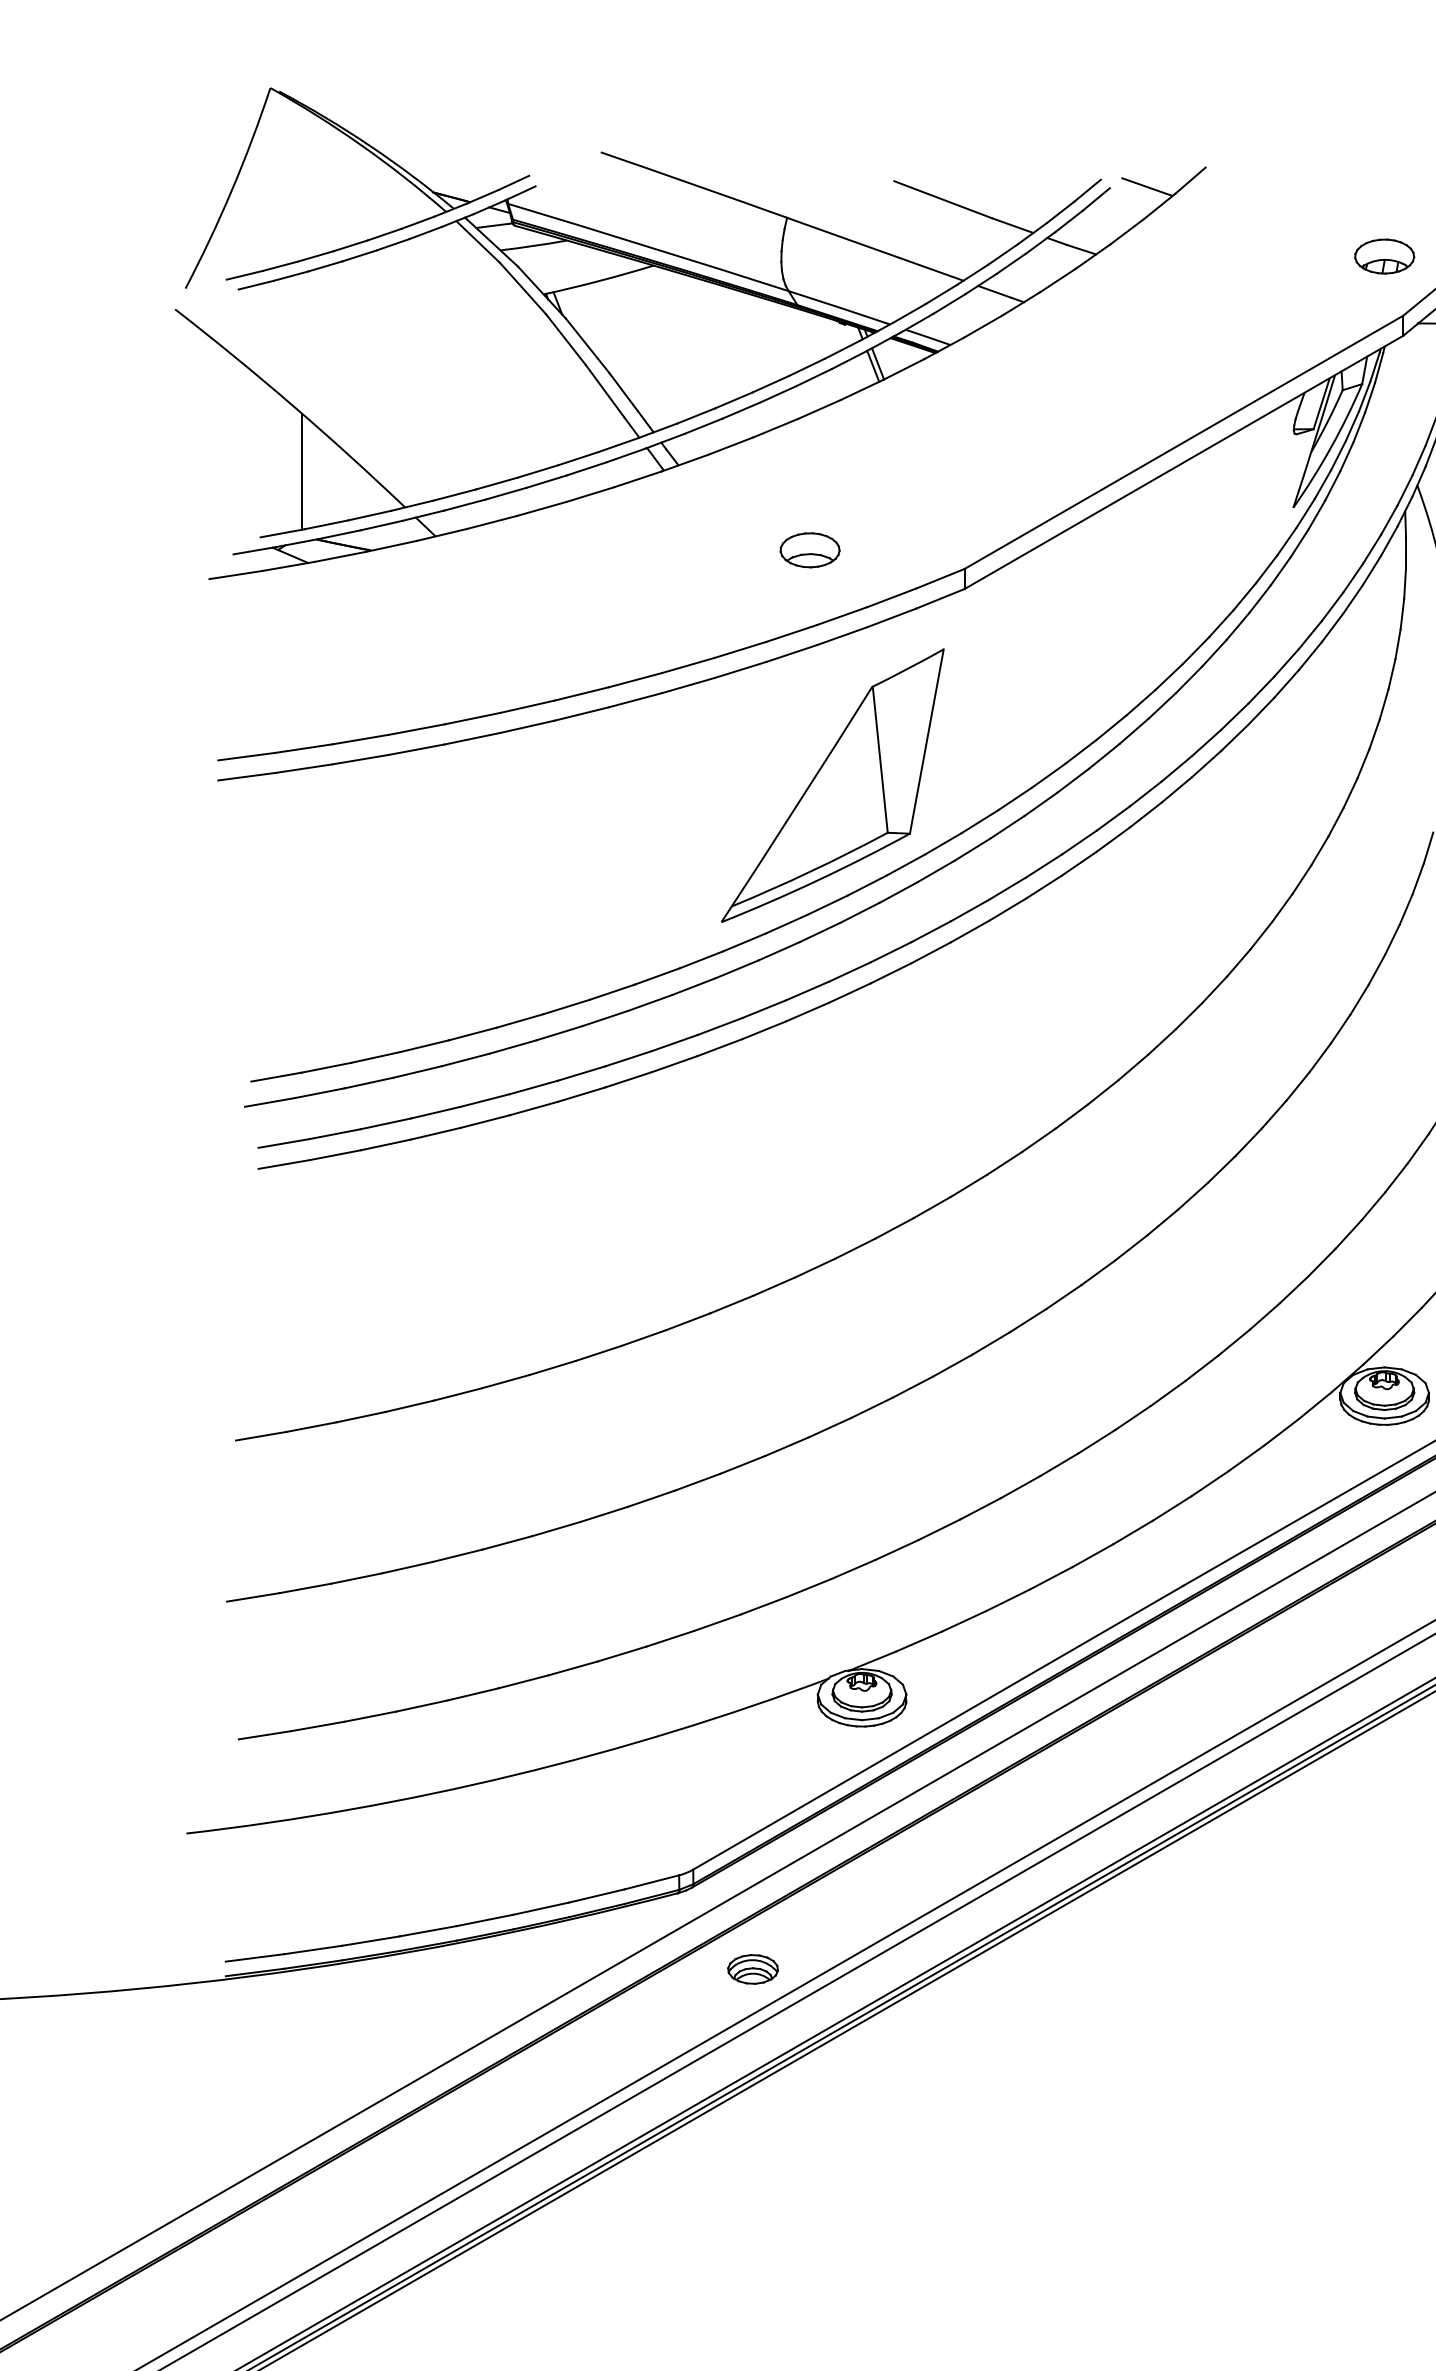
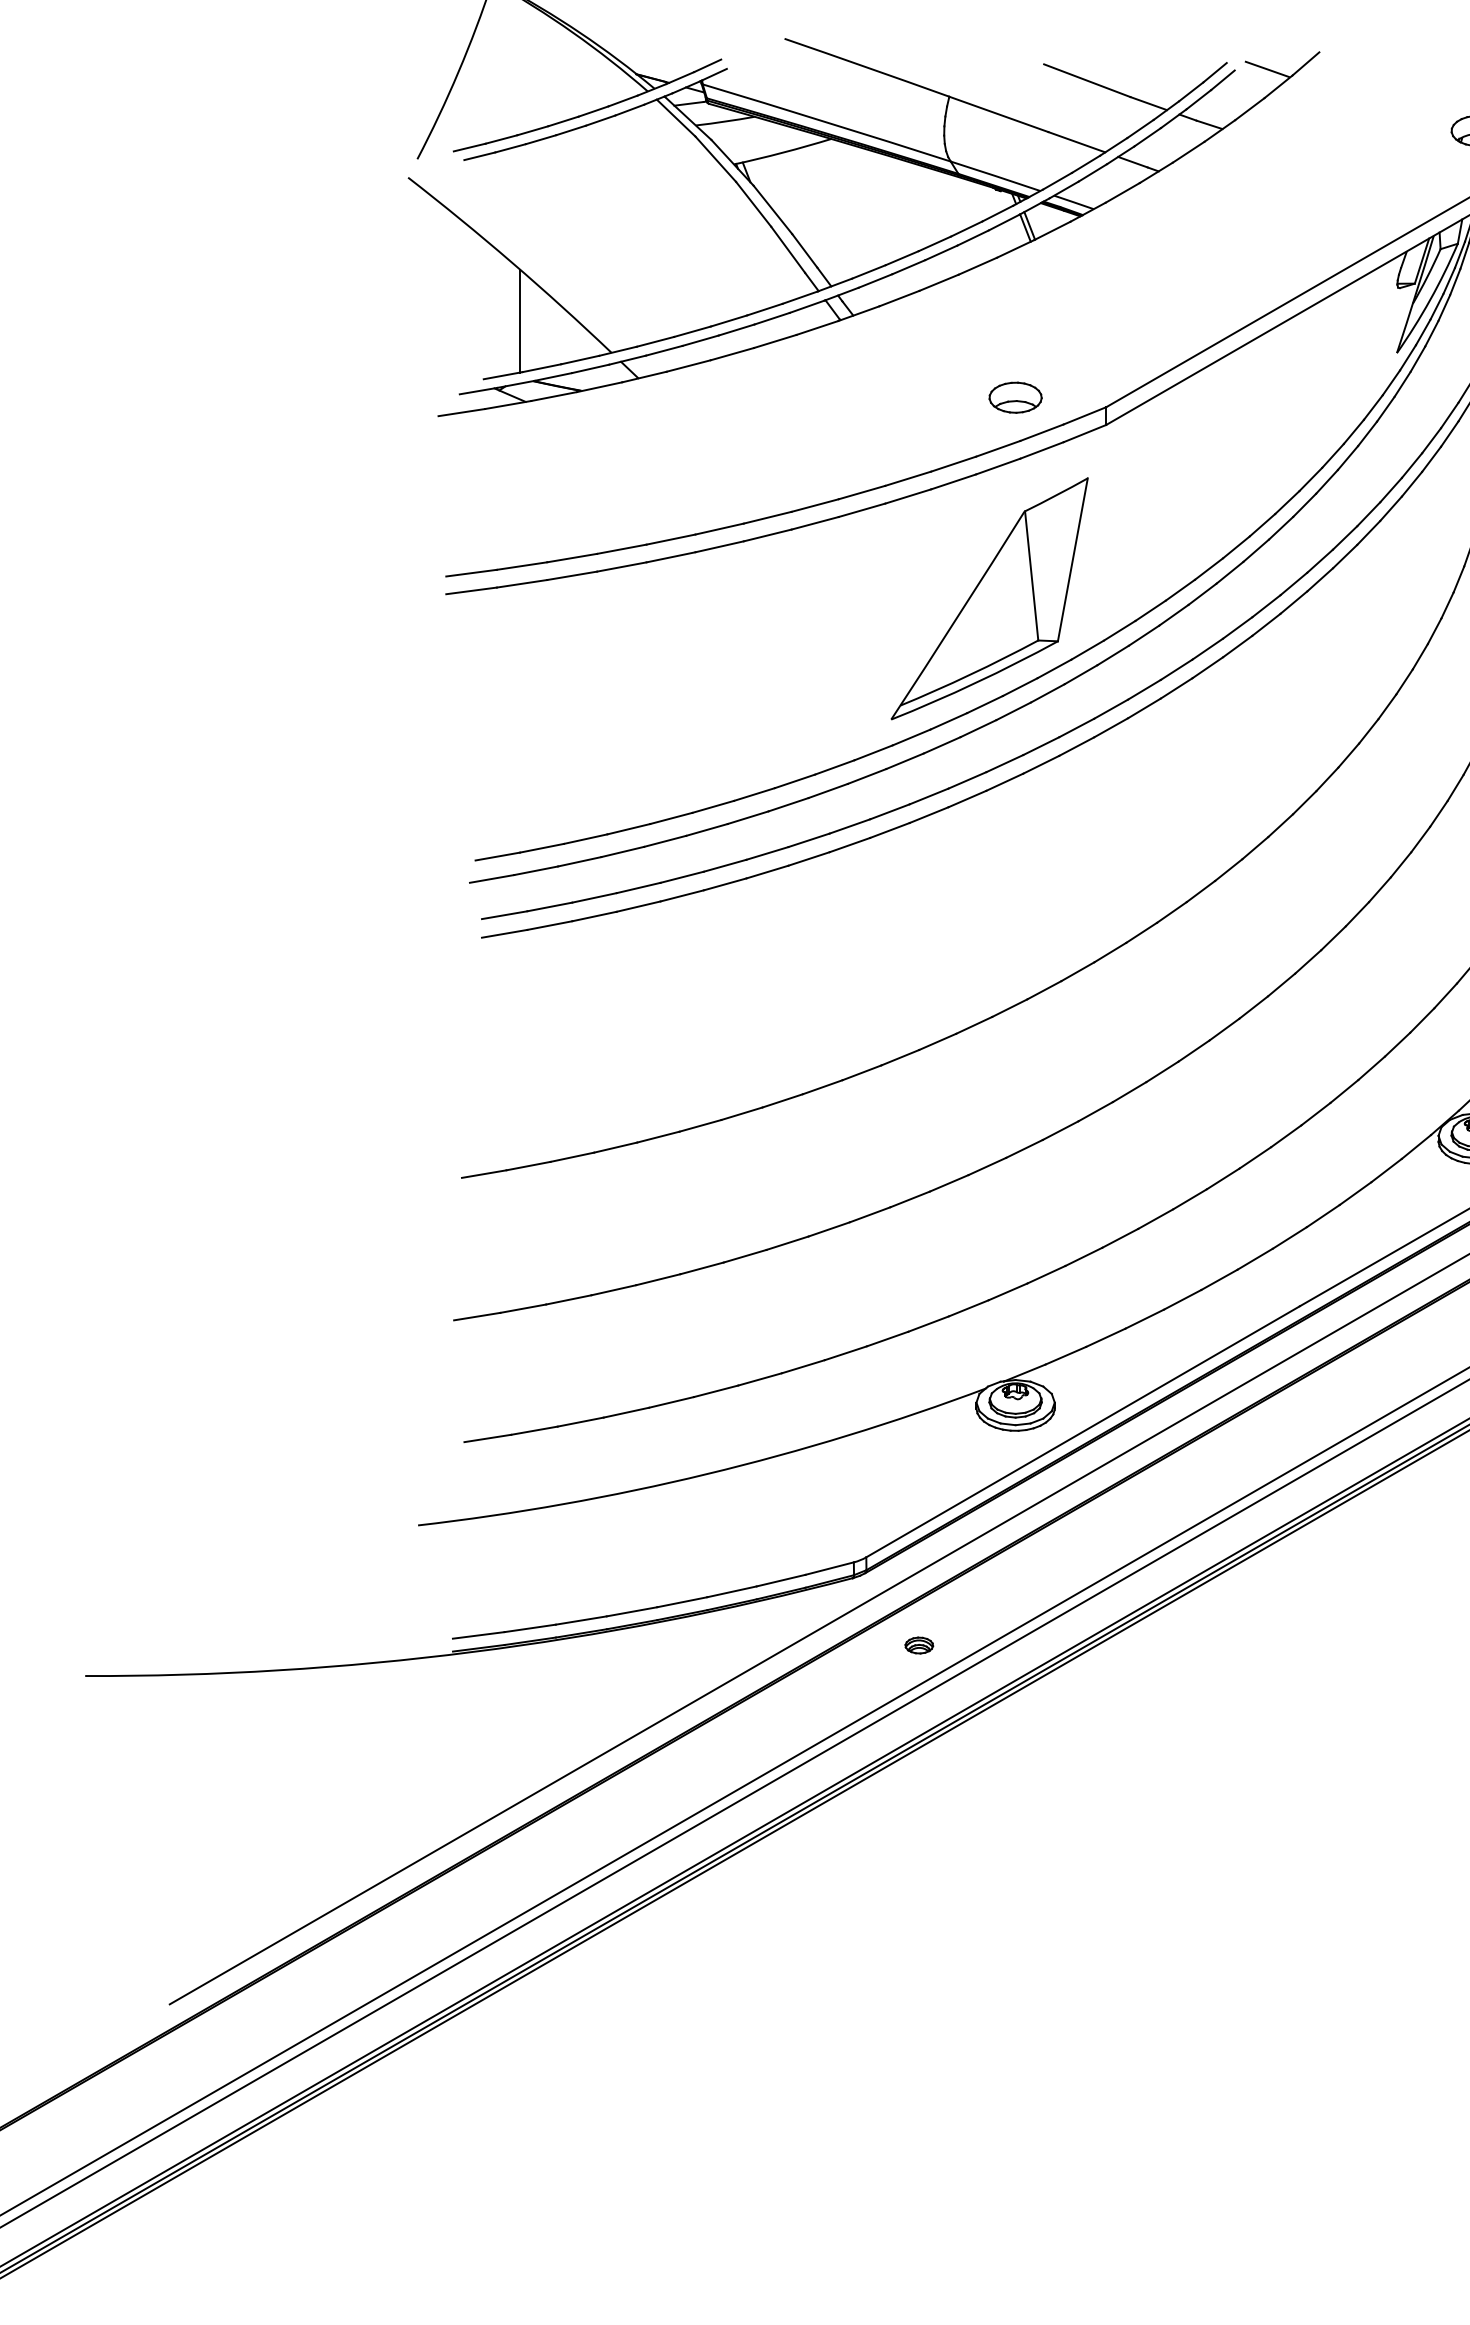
part: (809, 550) -> (1015, 397), moved
part: (753, 1969) -> (919, 1645), size x0.62

